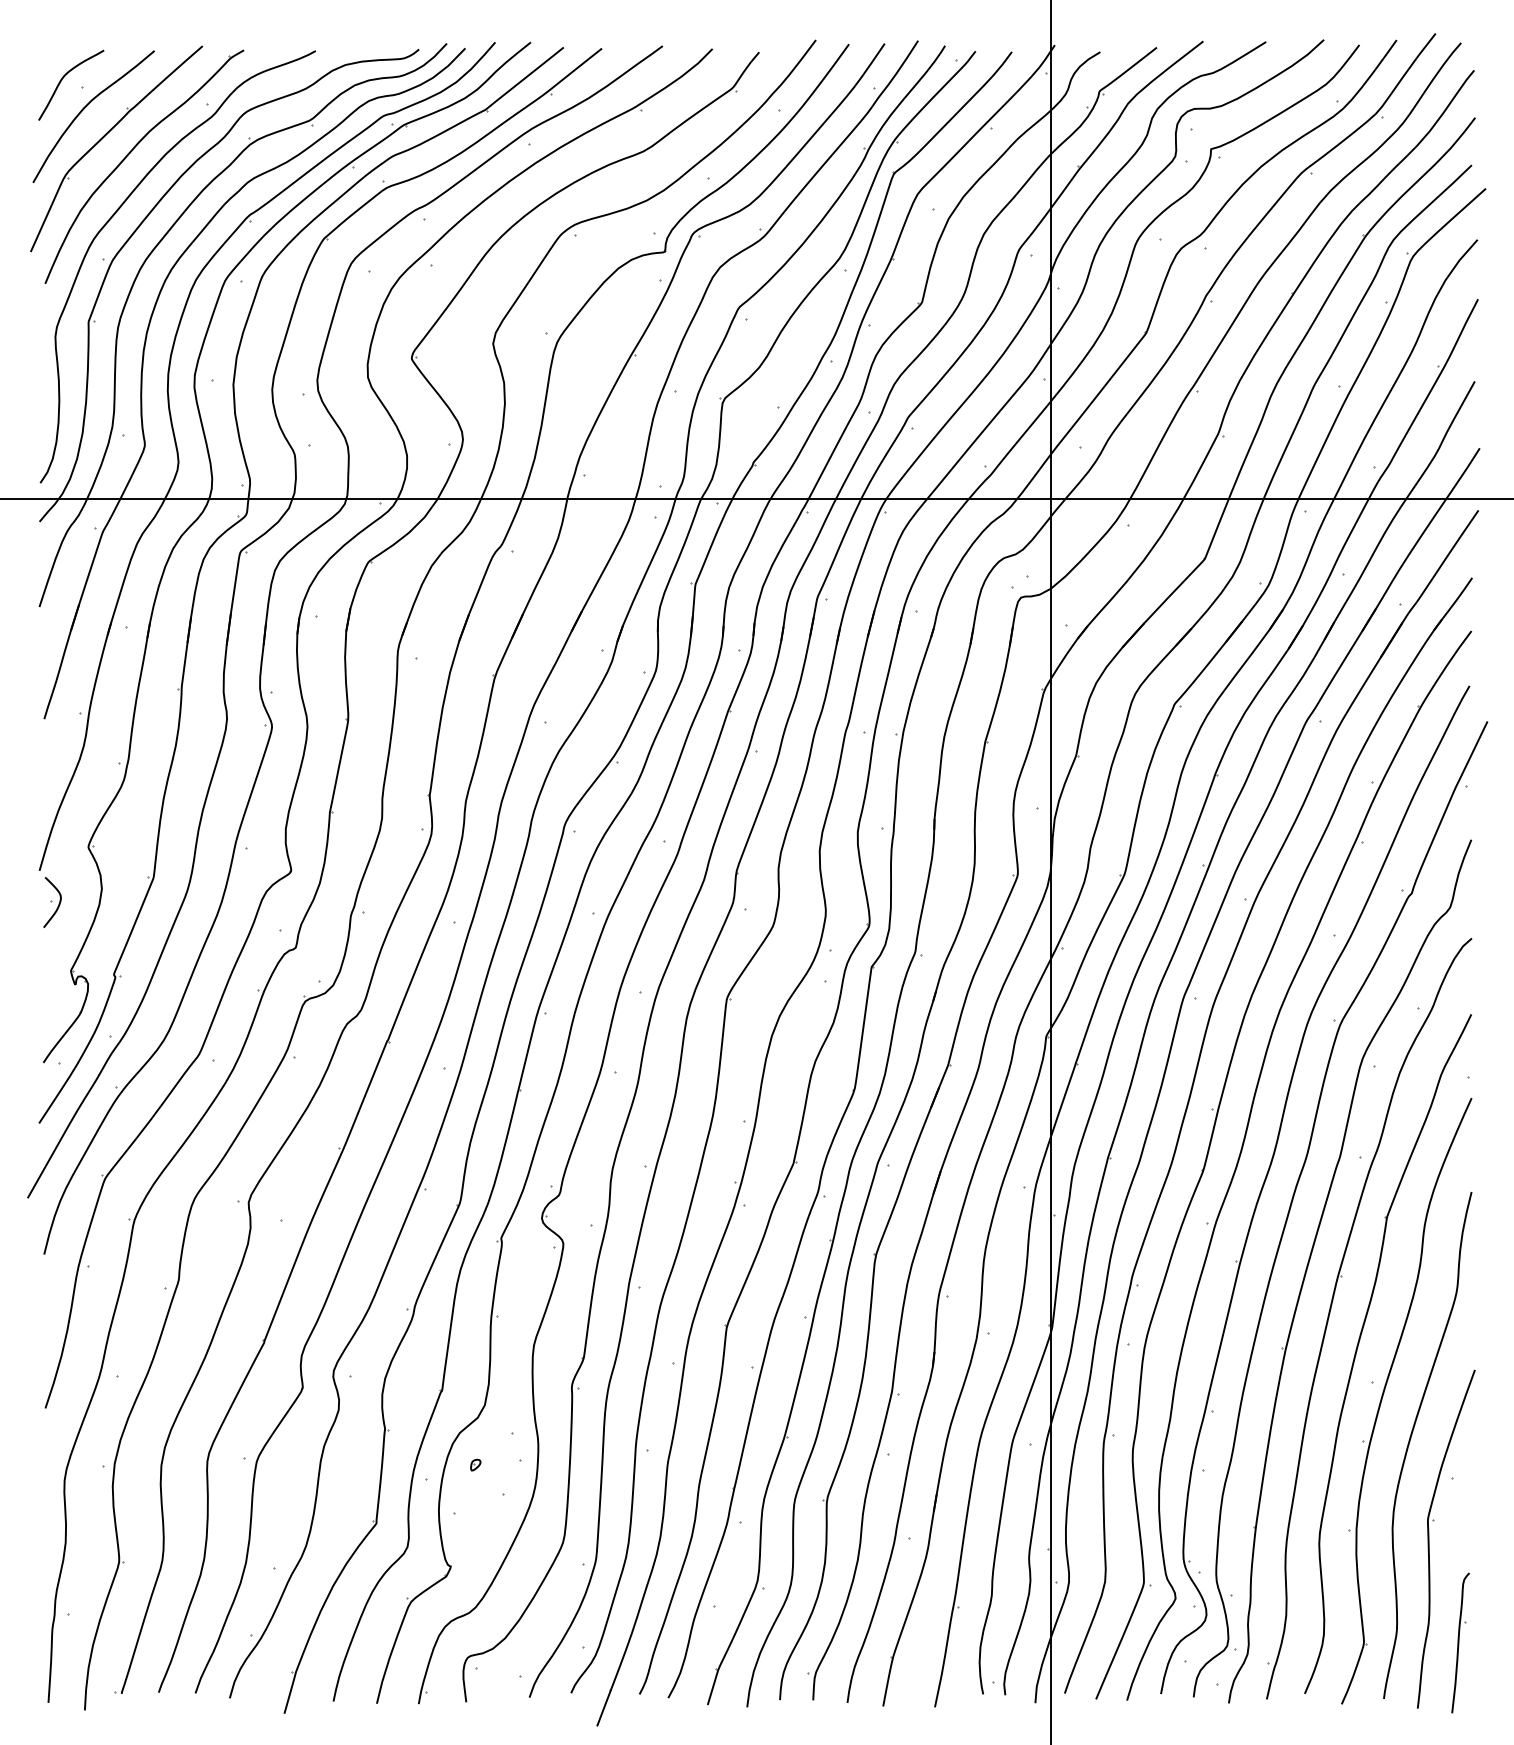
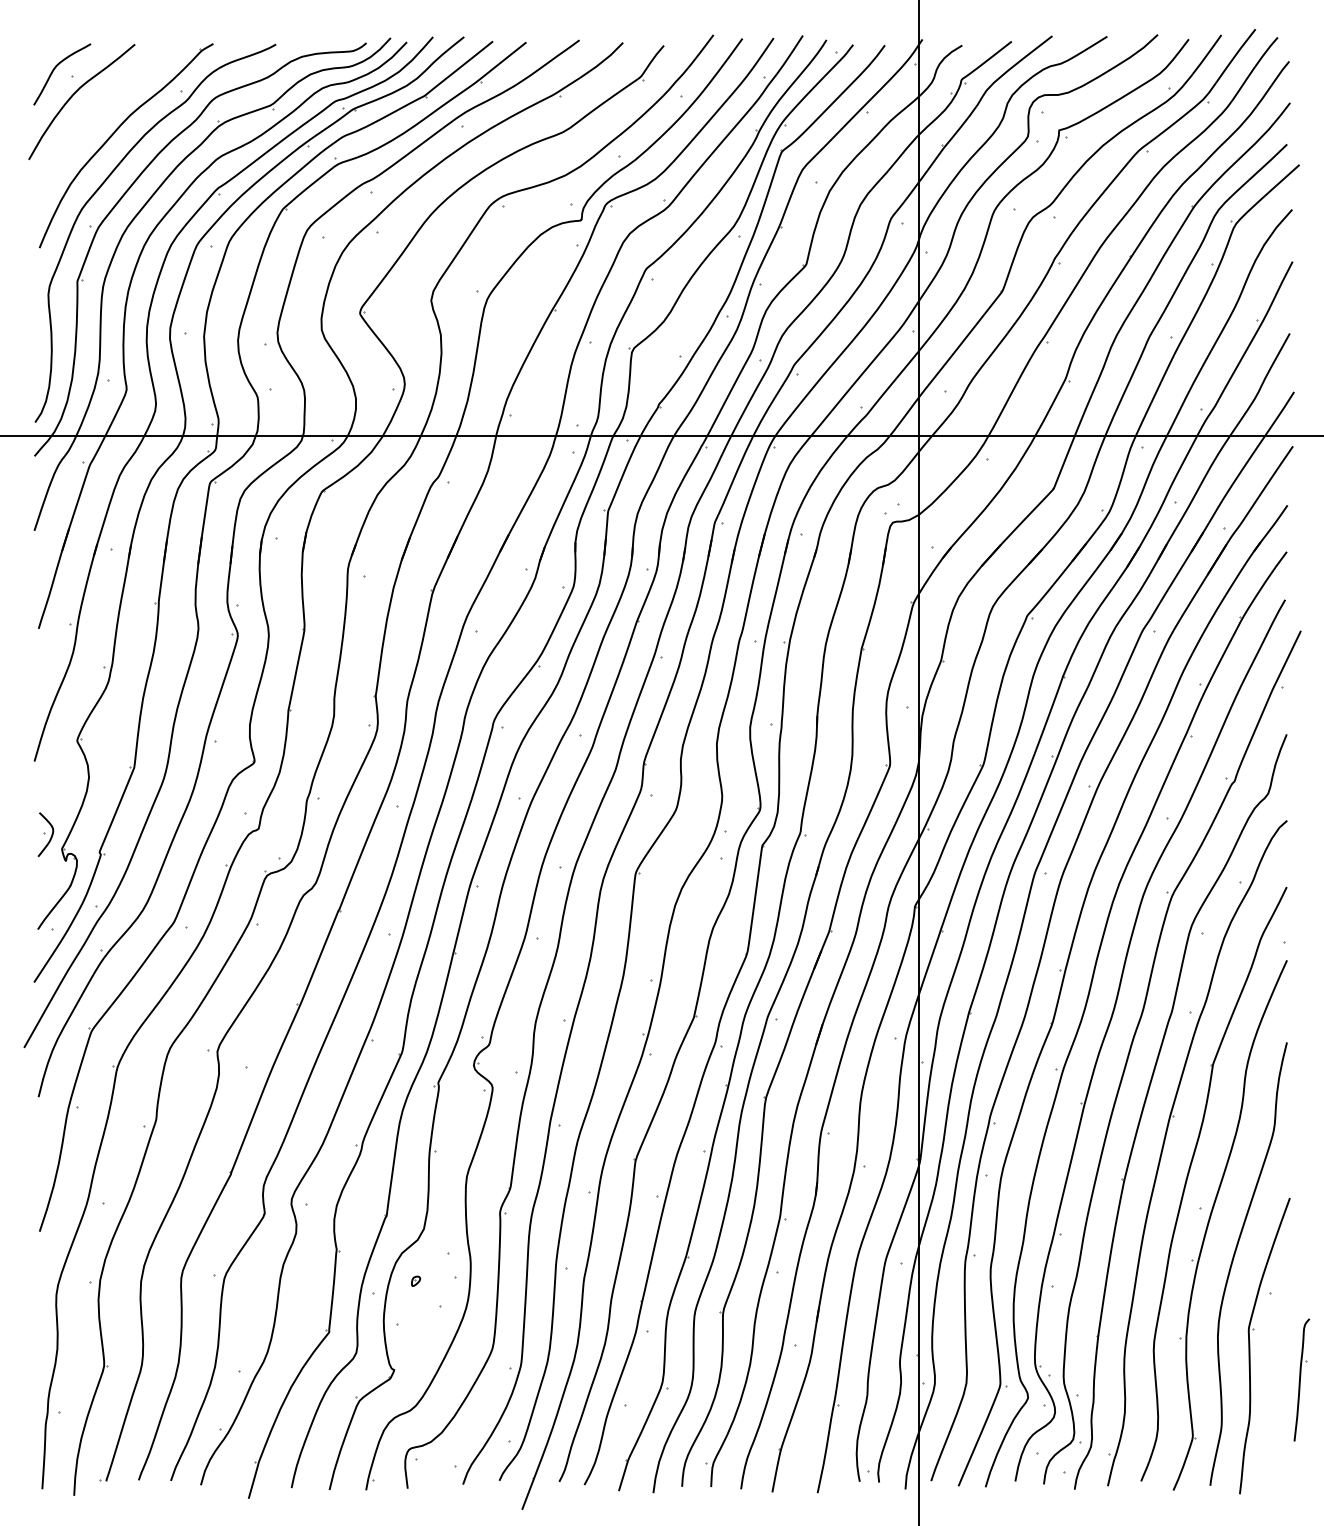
part: (105, 136) -> (92, 119), removed
part: (52, 902) -> (45, 834), moved
part: (1460, 1642) -> (1301, 1379), moved

